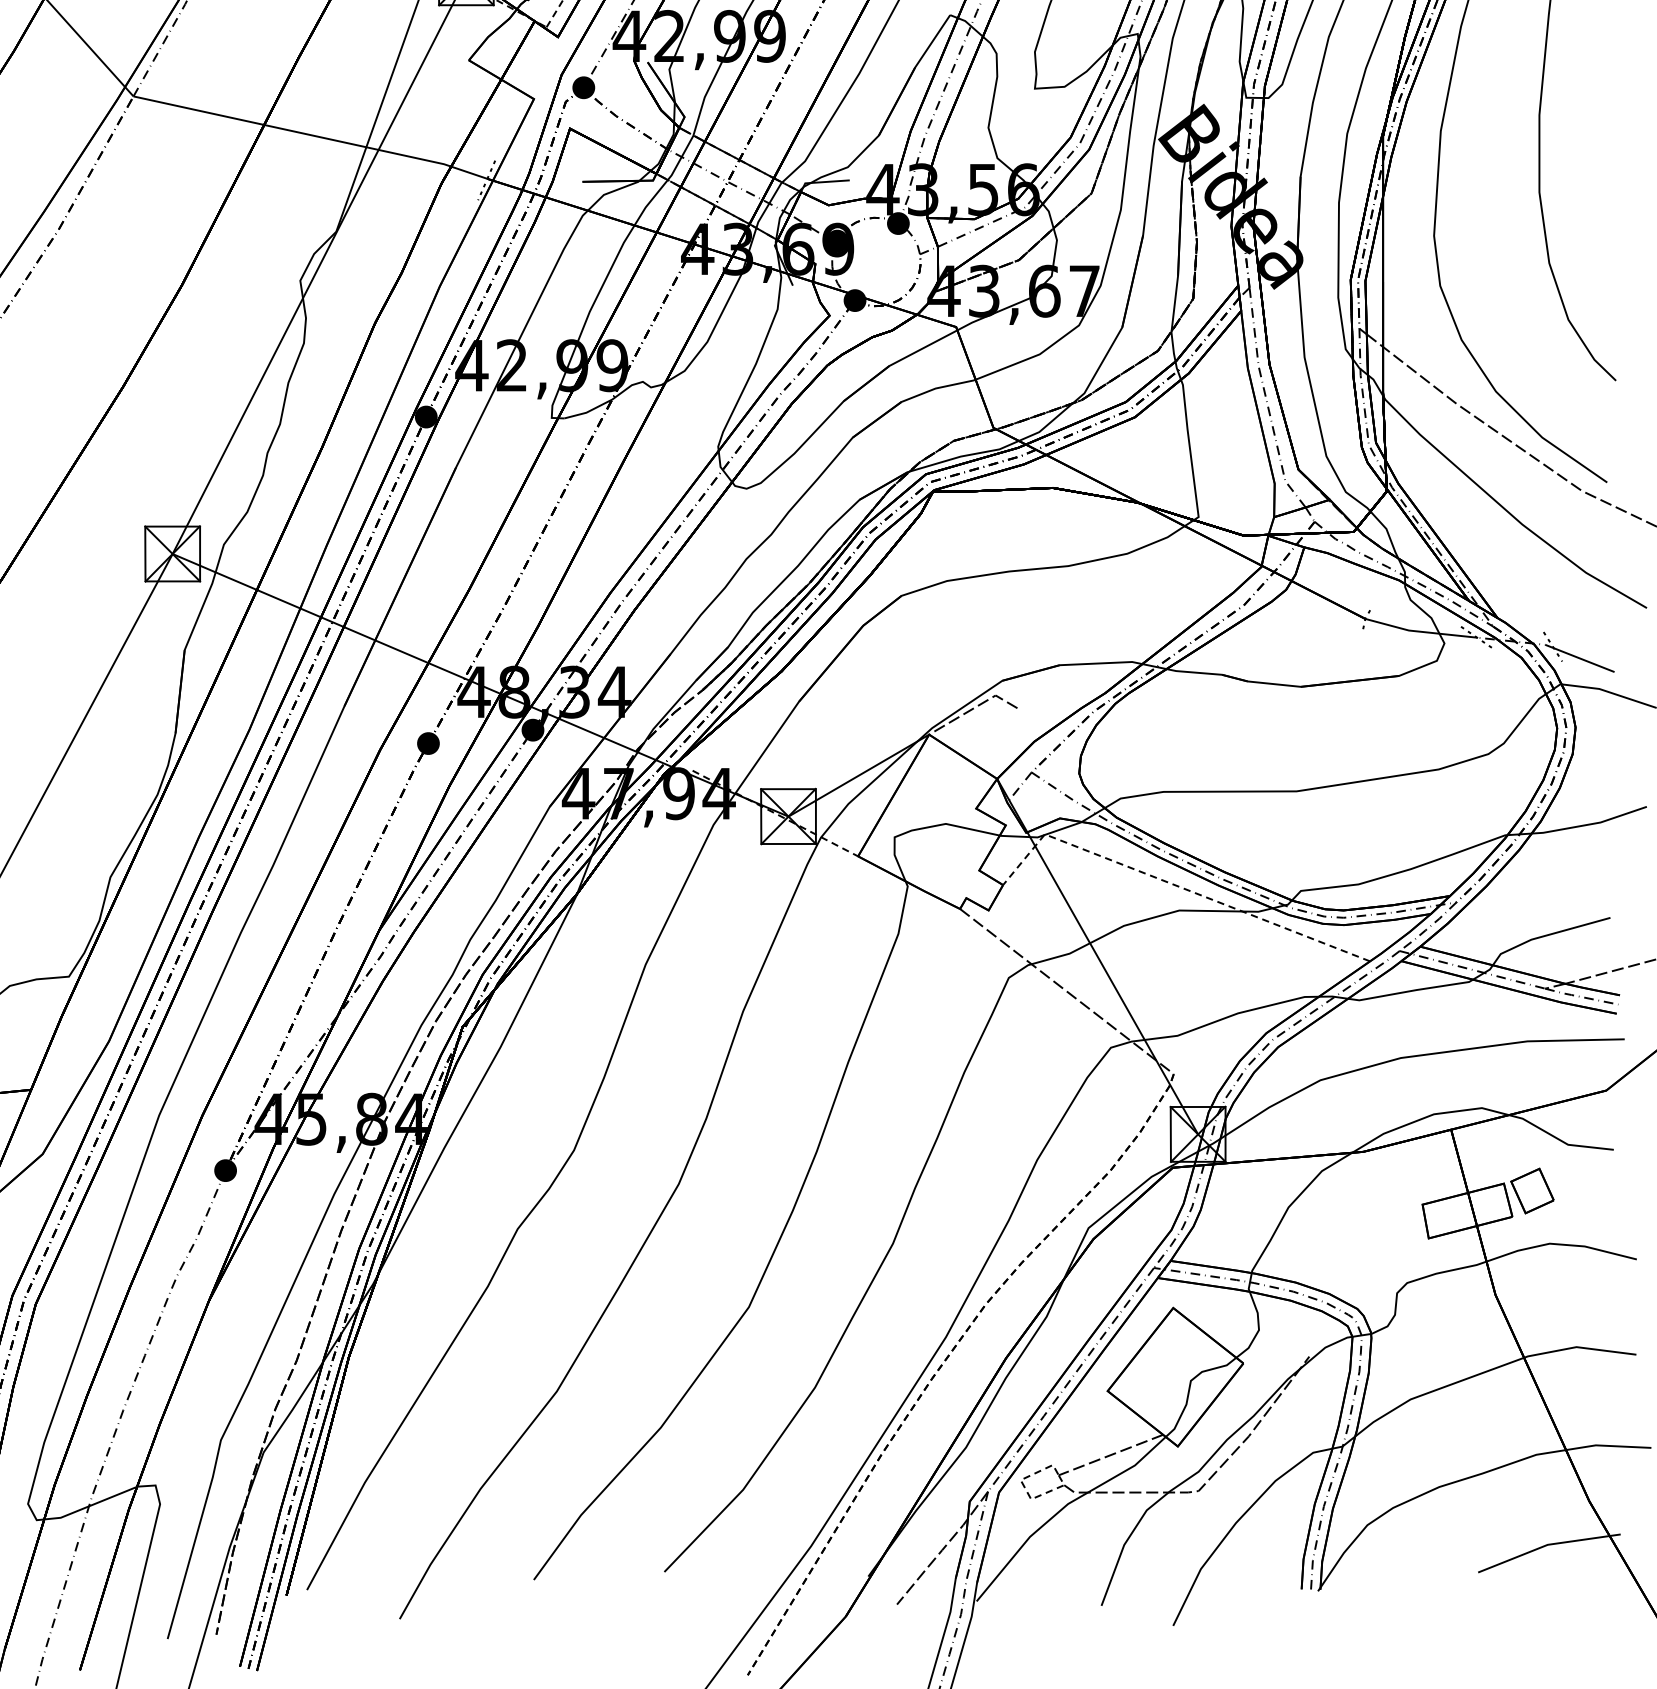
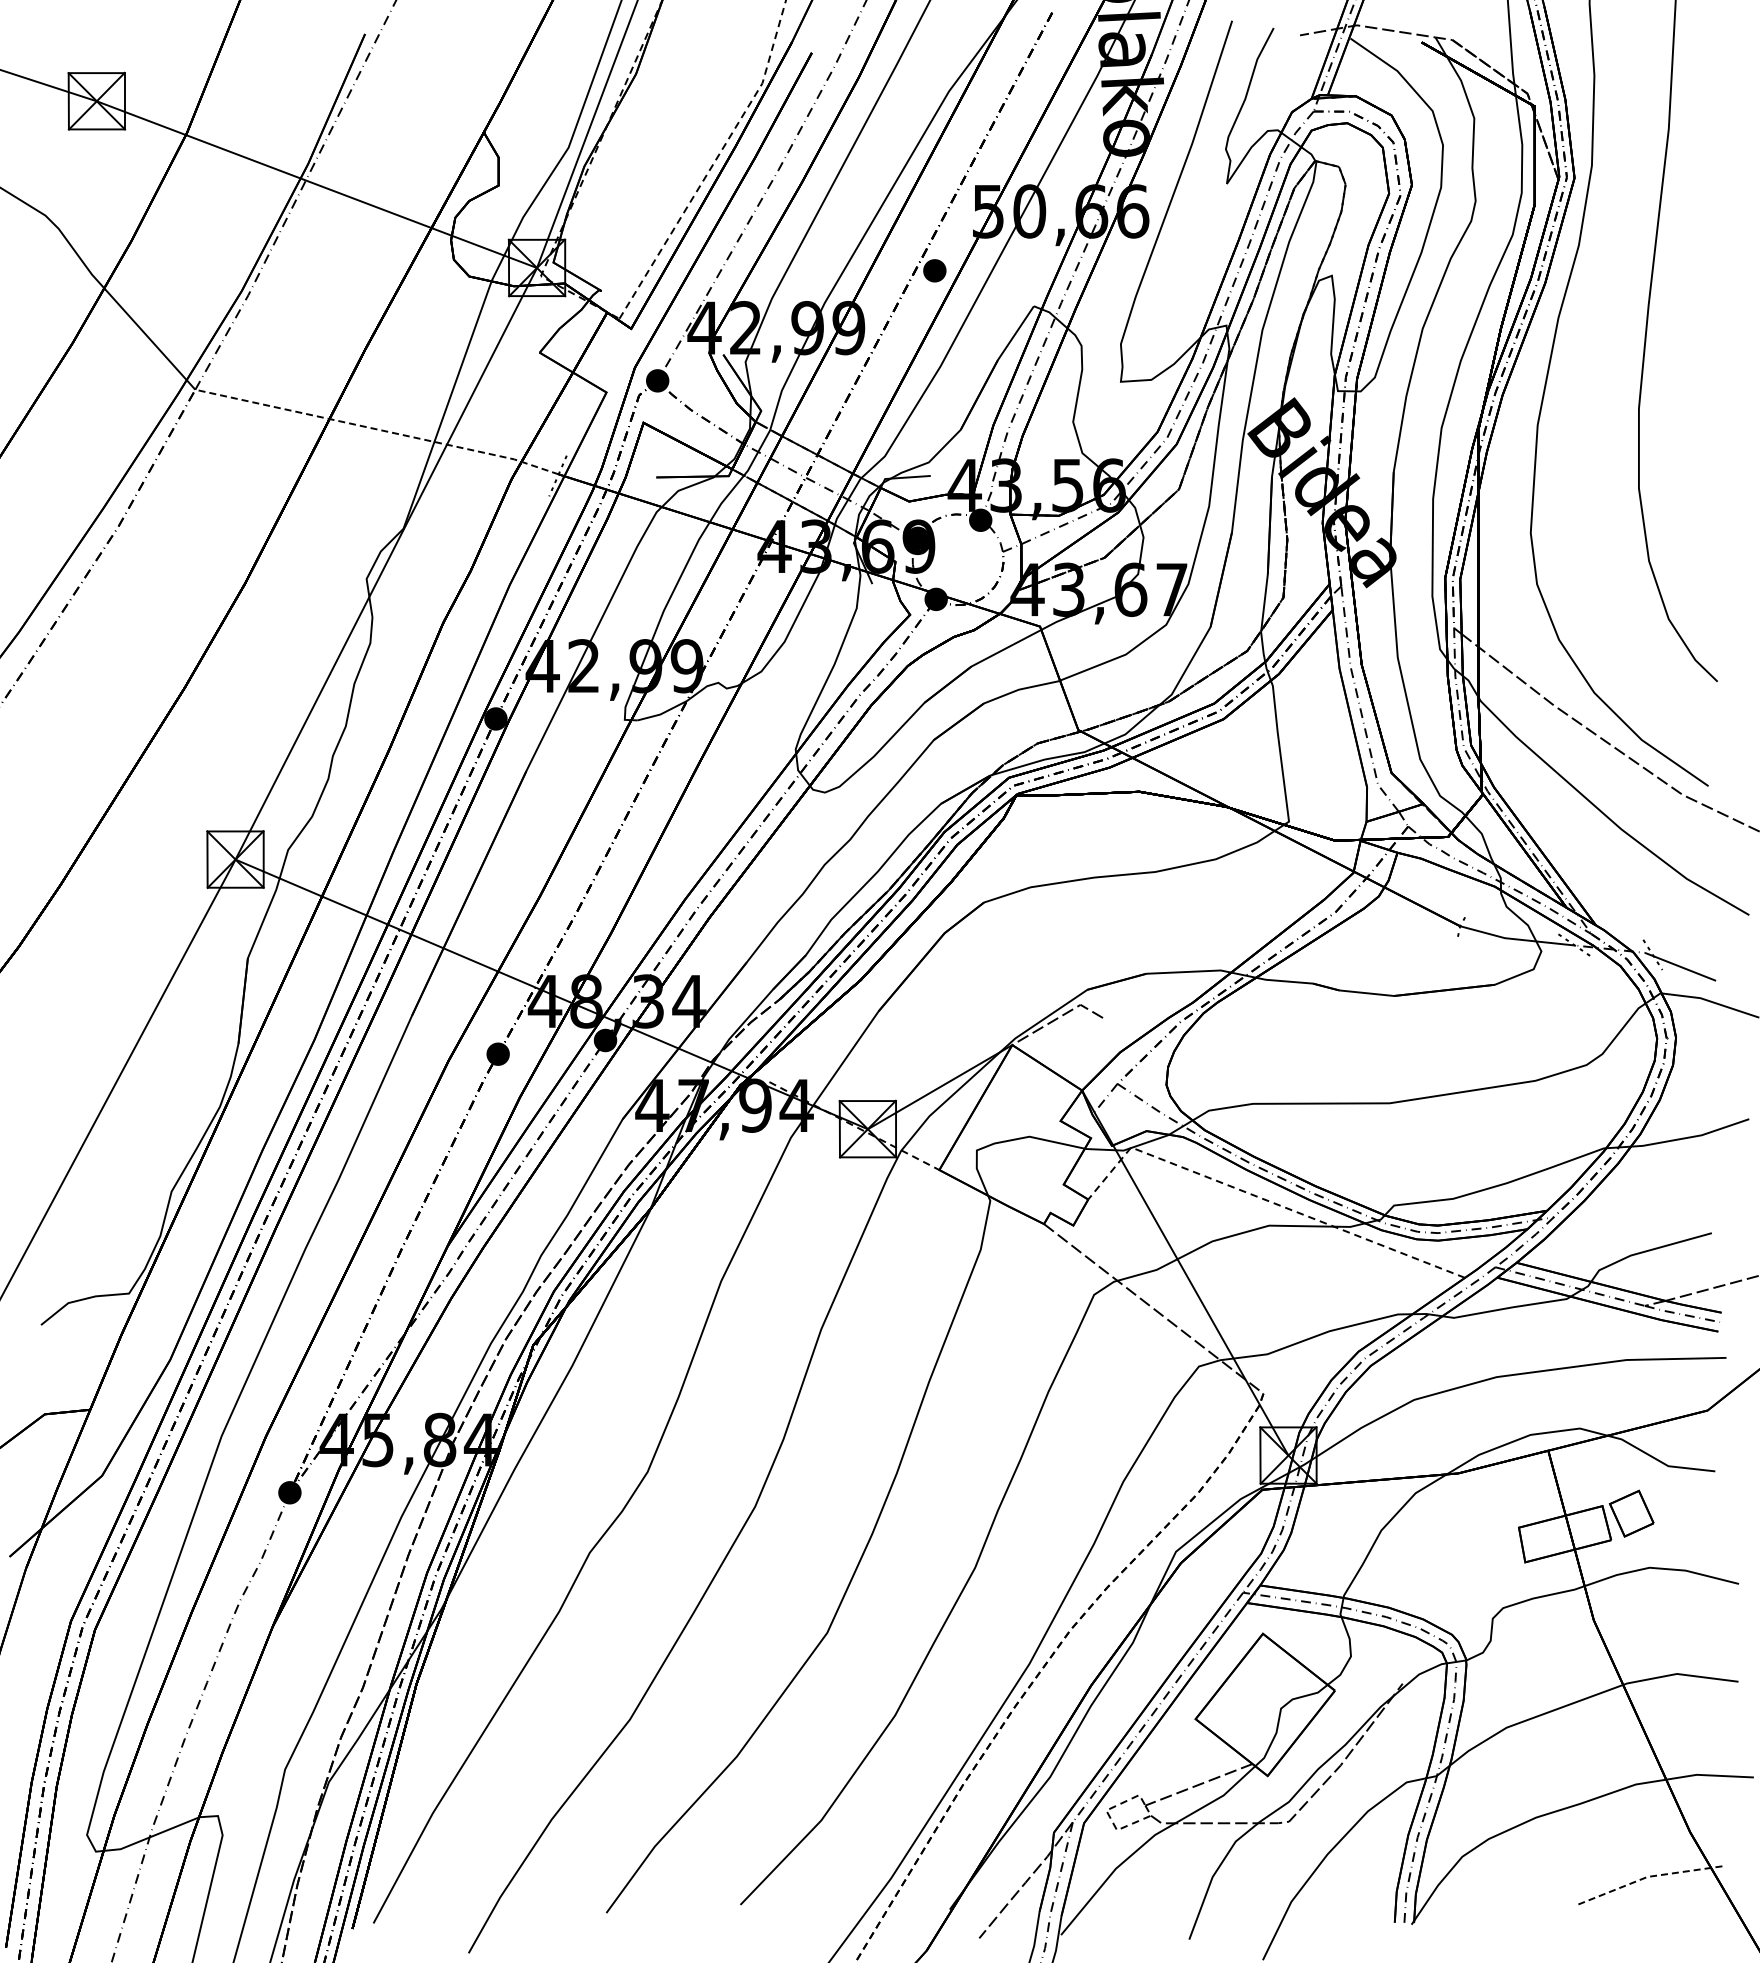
line: (310, 135) -> (377, 429), solid -> dashed
line: (1547, 1544) -> (1647, 1876), solid -> dashed

